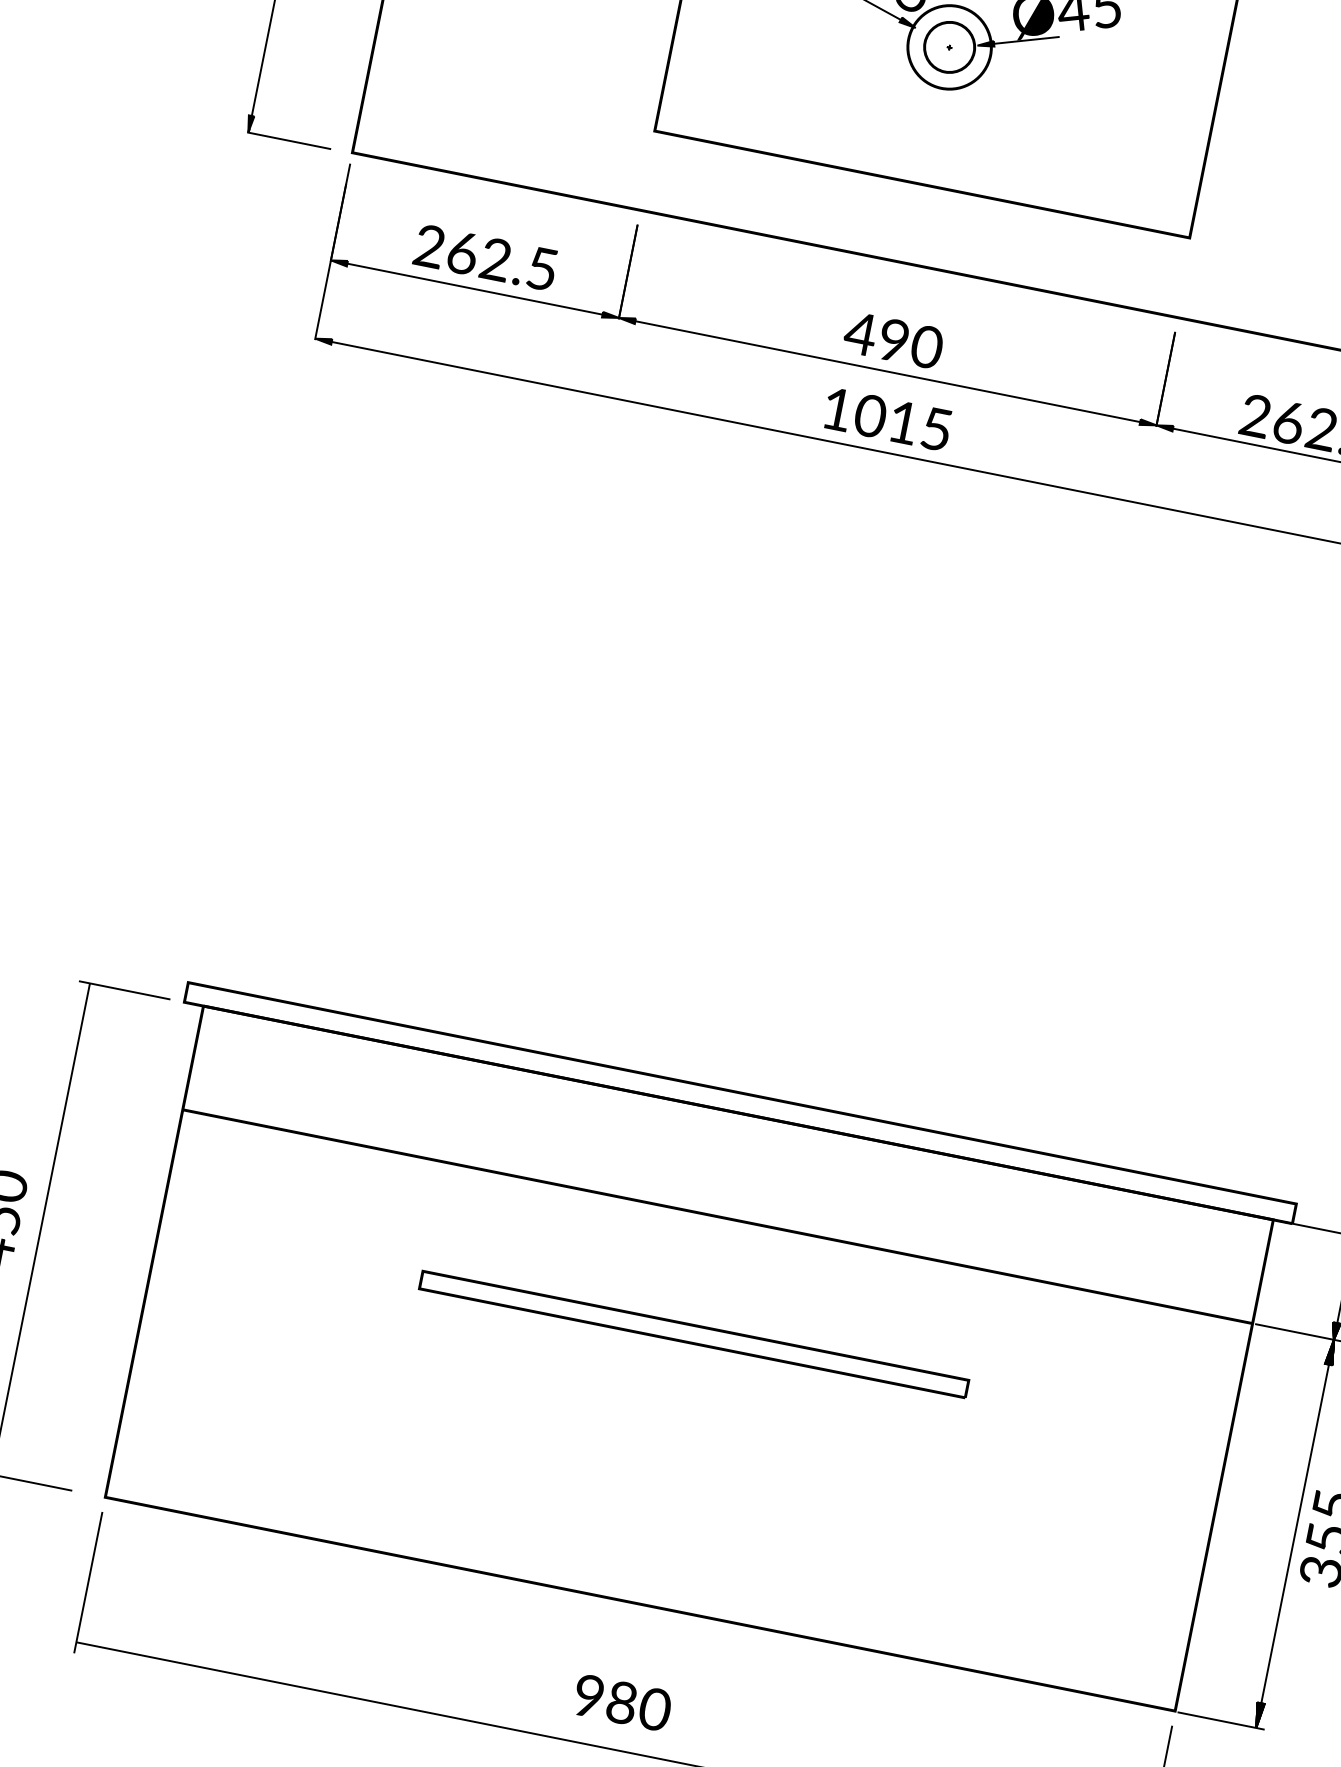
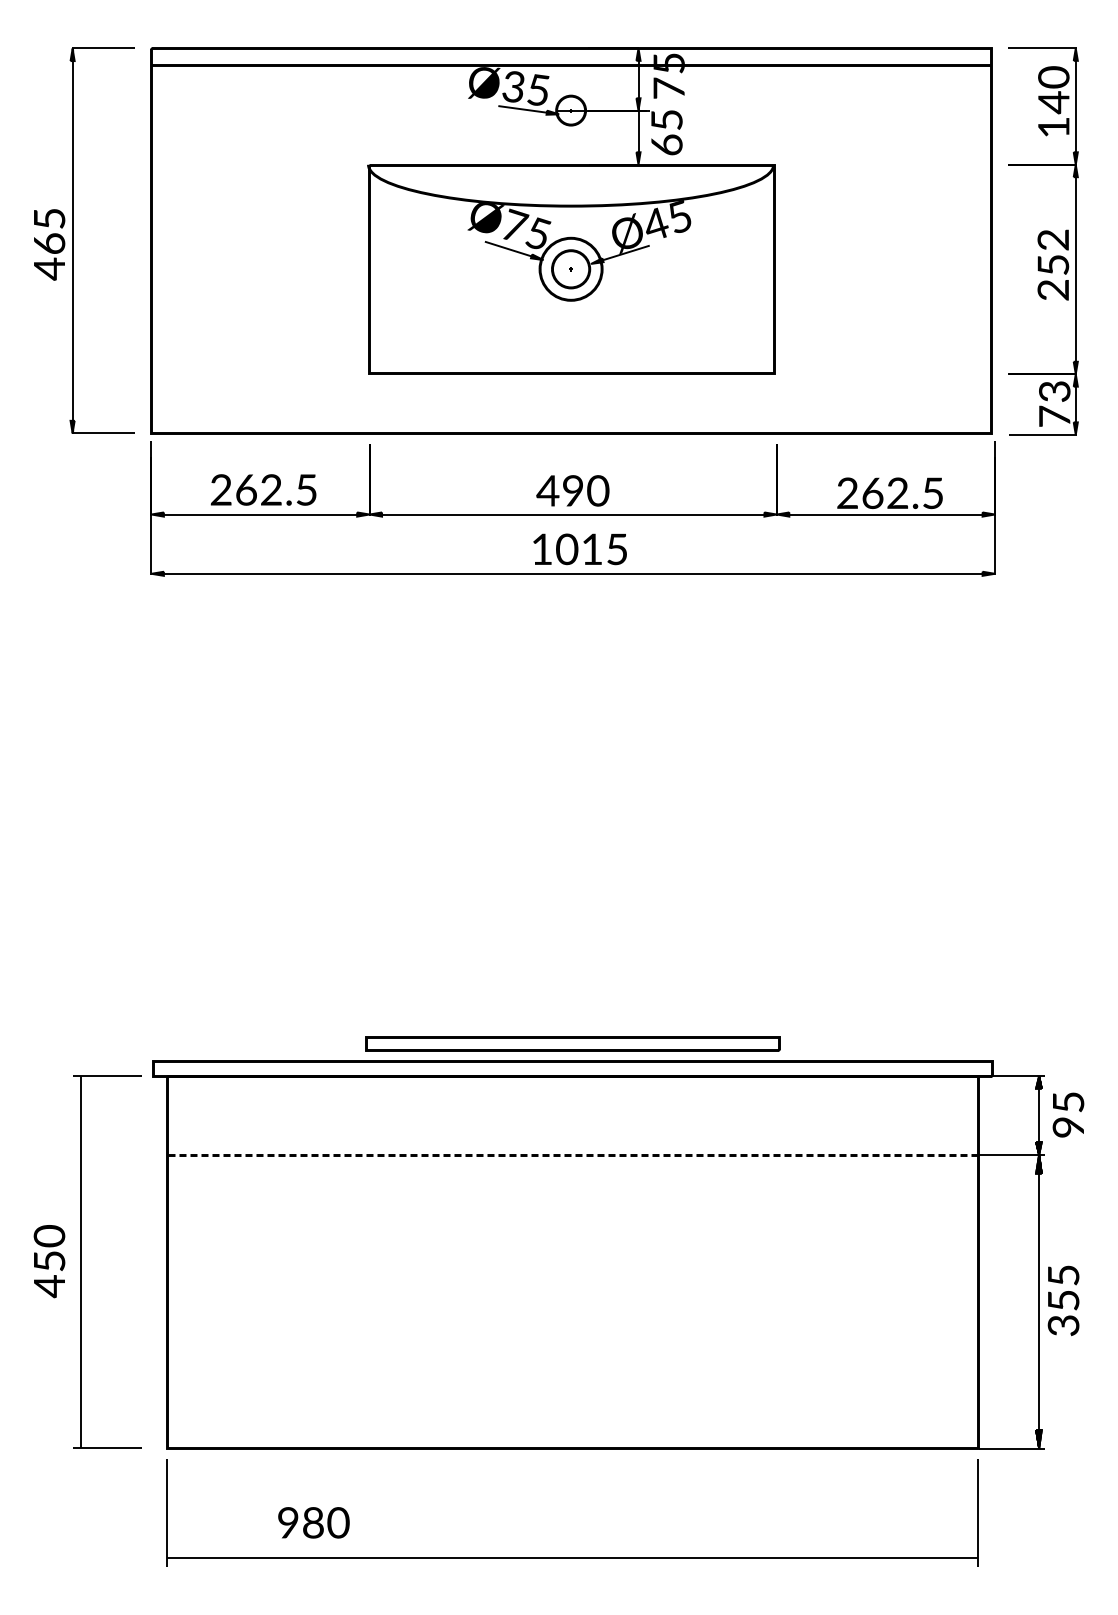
line: (716, 1216) -> (571, 1154), solid -> dashed
part: (694, 1335) -> (572, 1043), moved
text: (622, 1702) -> (313, 1522), moved

